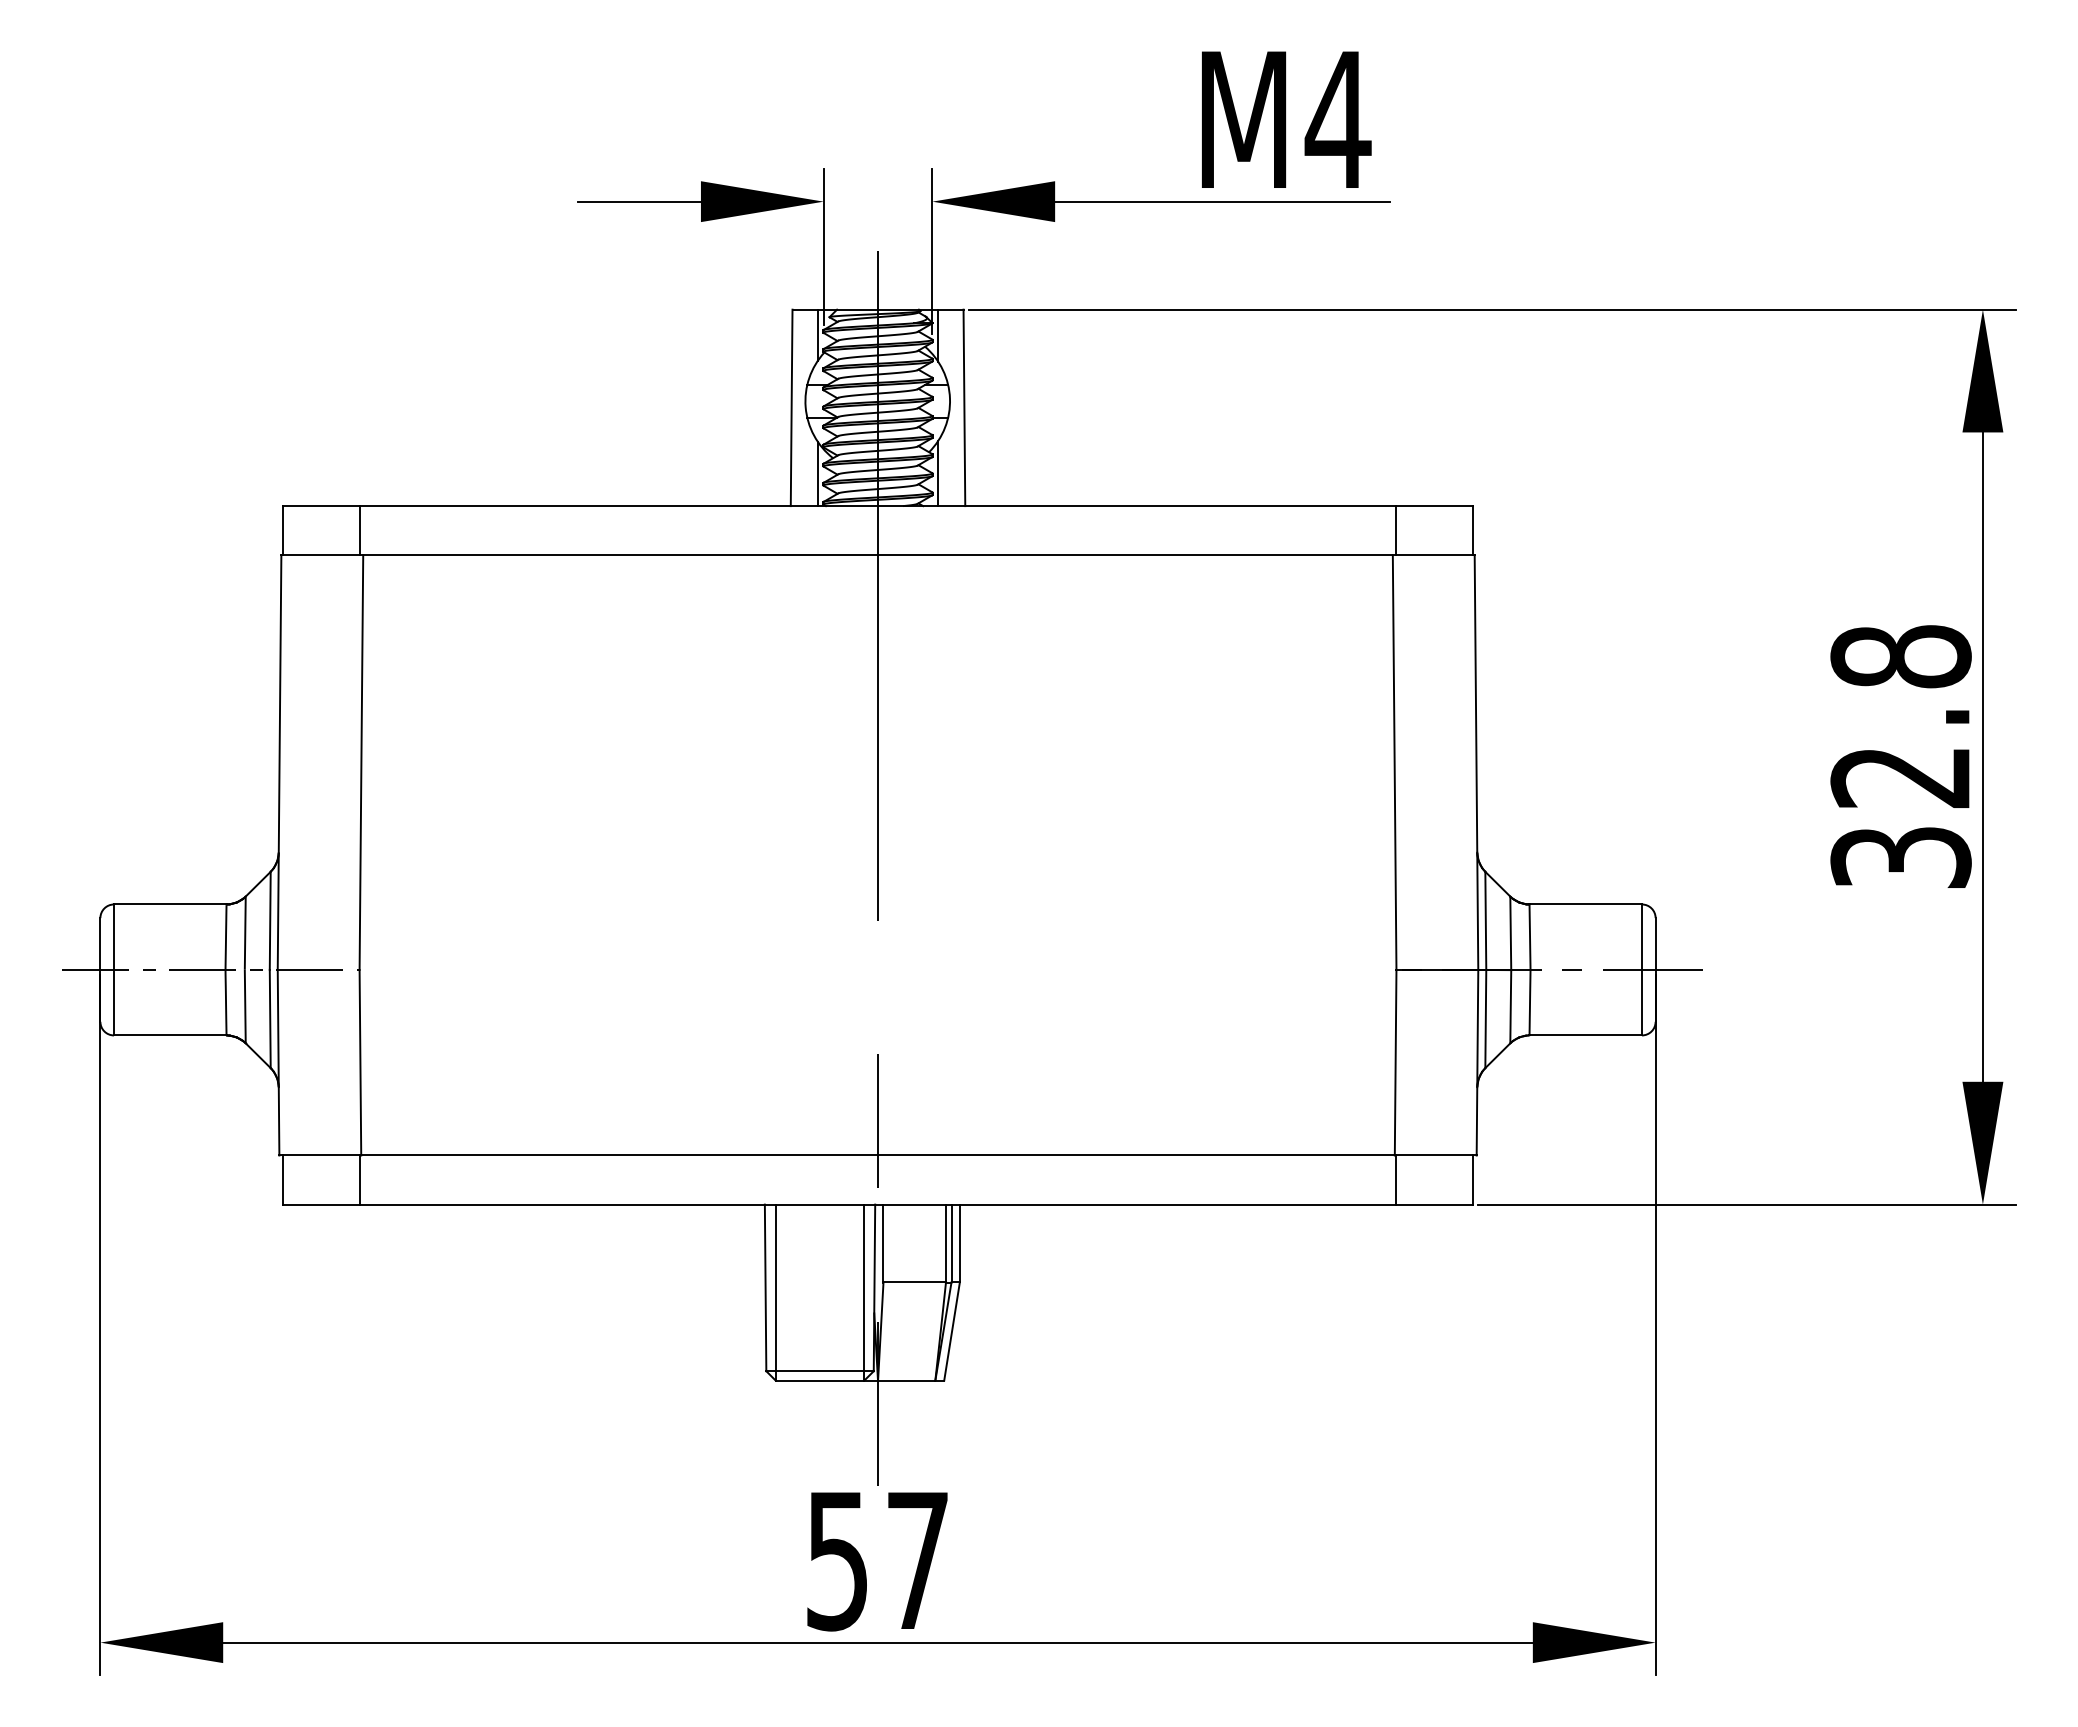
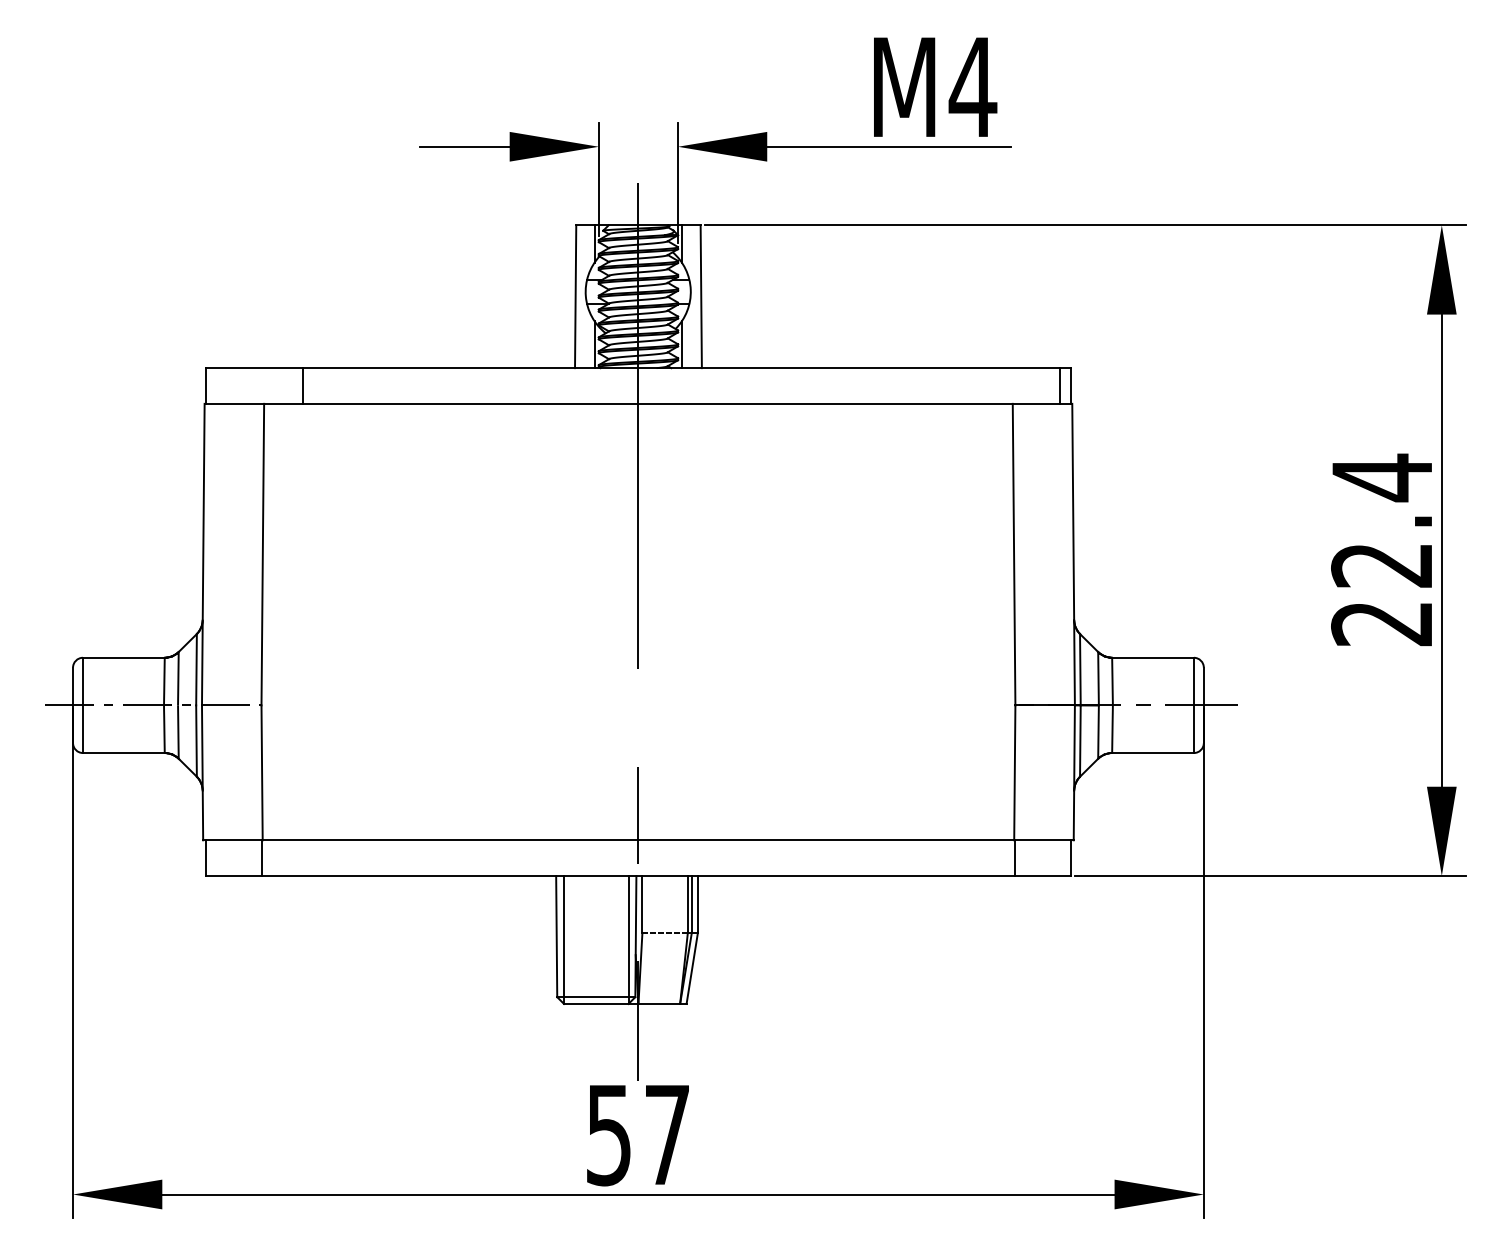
line: (359, 530) -> (302, 385), moved
line: (1396, 530) -> (1059, 385), moved
text: (1900, 755) -> (1381, 549), 32.8 -> 22.4
line: (915, 1282) -> (665, 932), solid -> dashed

